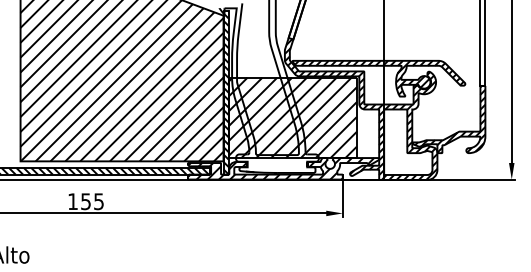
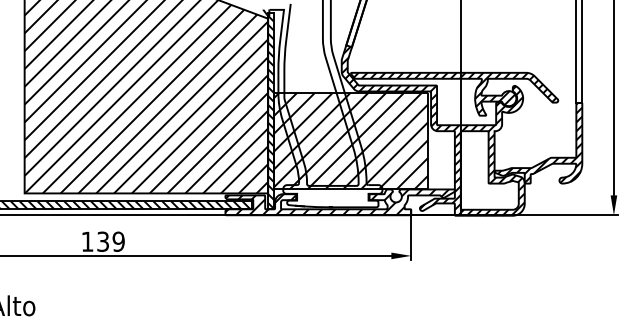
text: (92, 201) -> (110, 241), 155 -> 139

